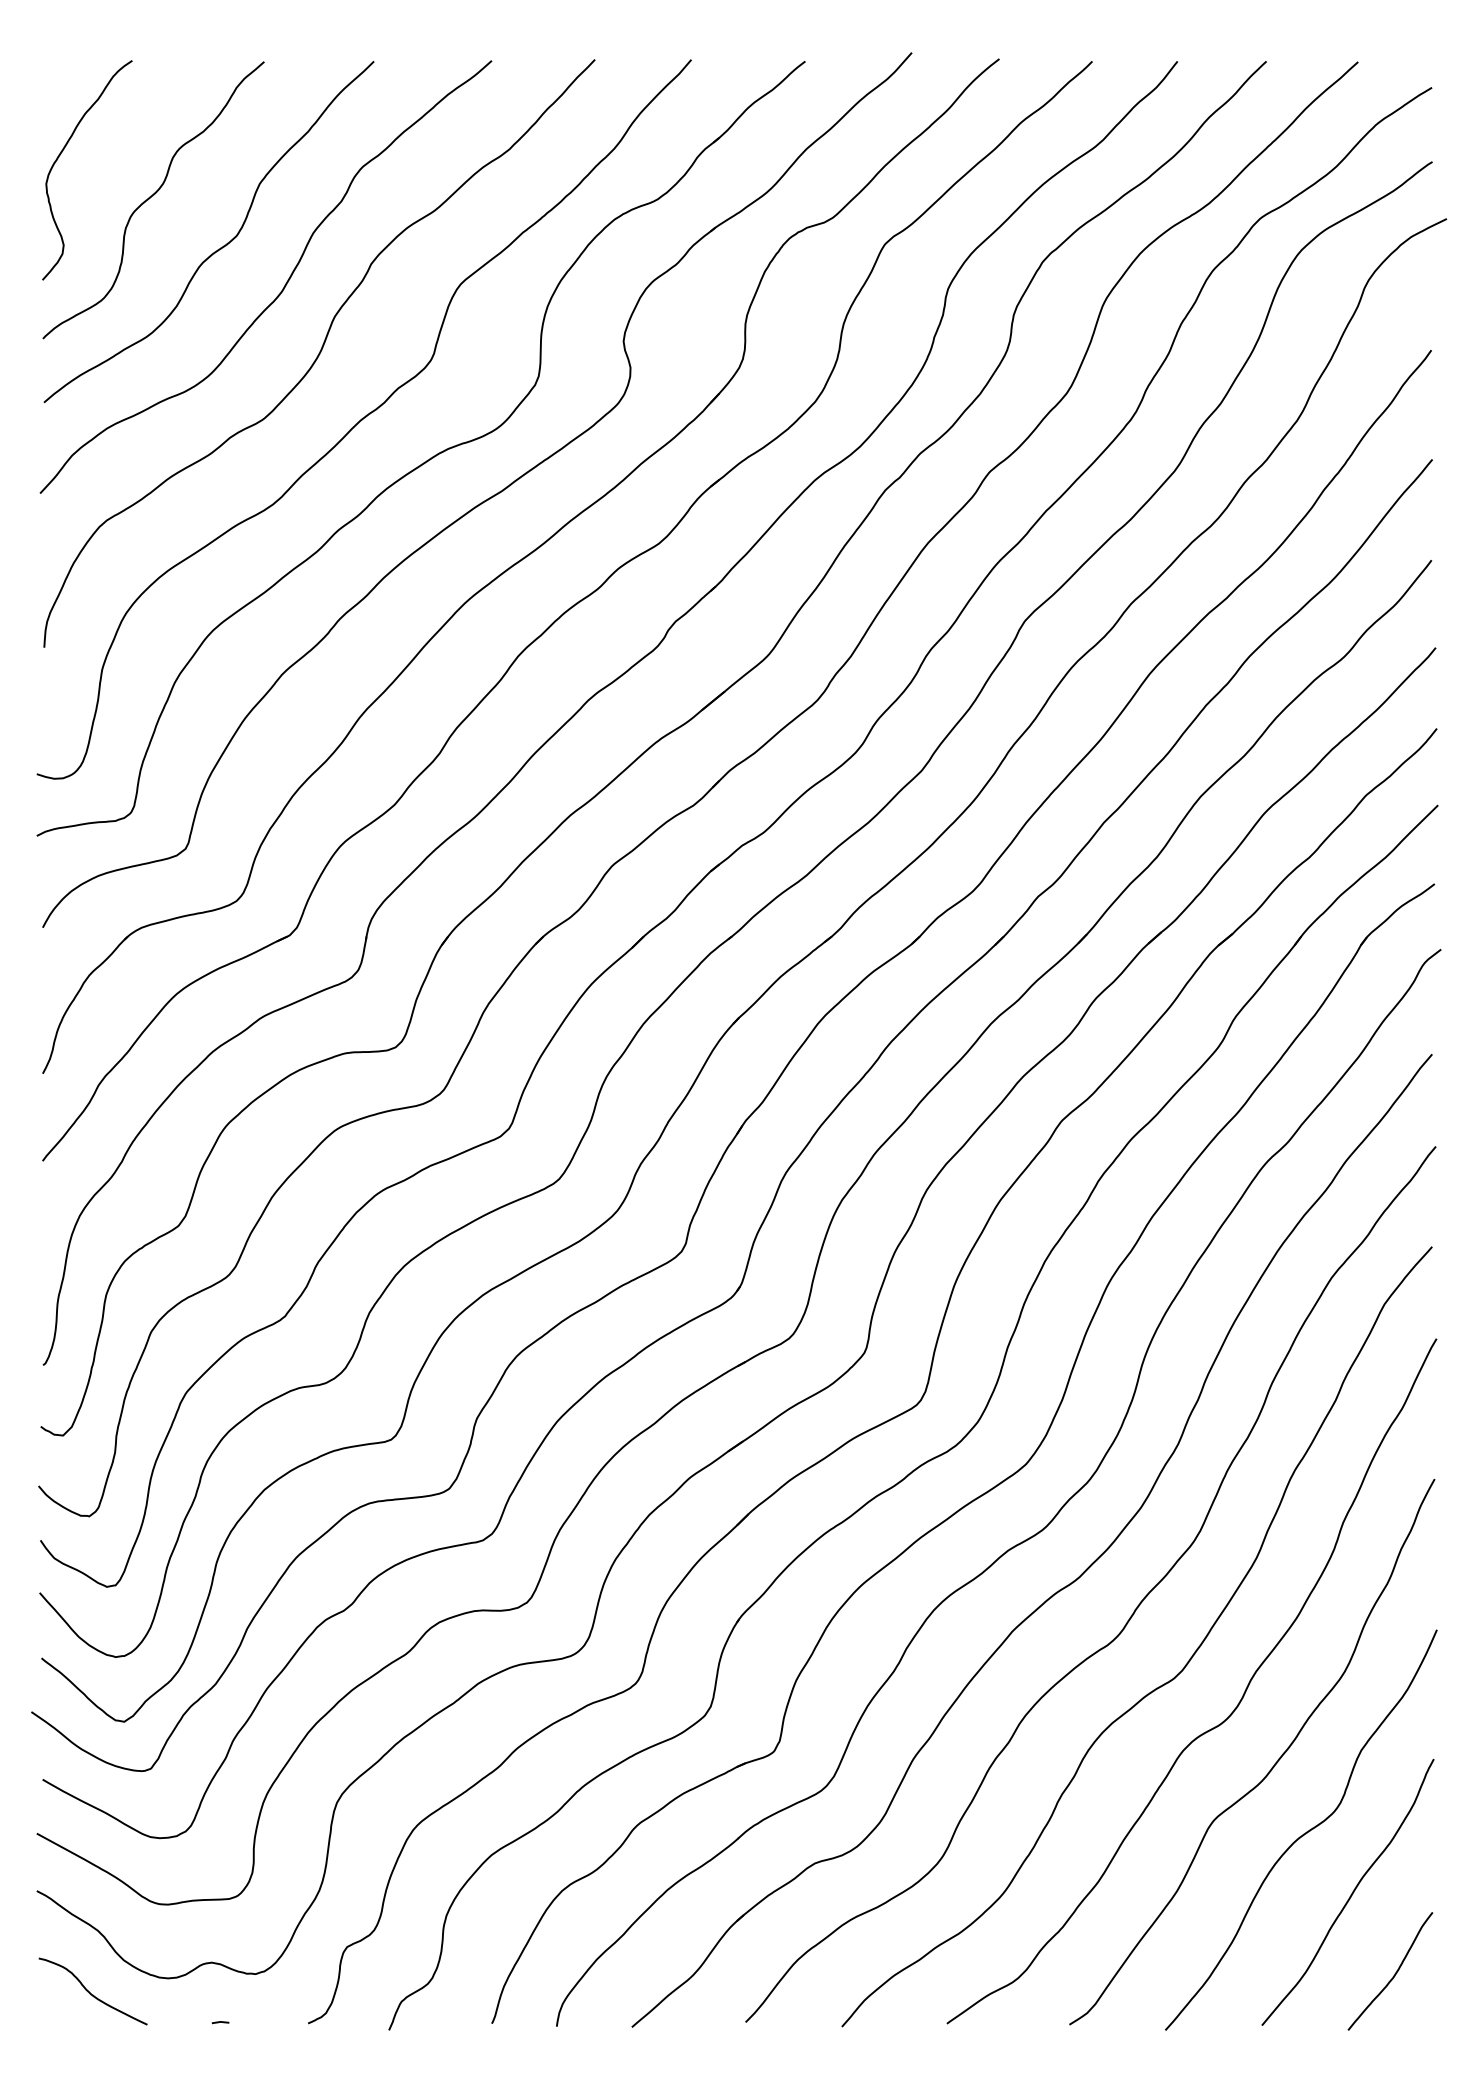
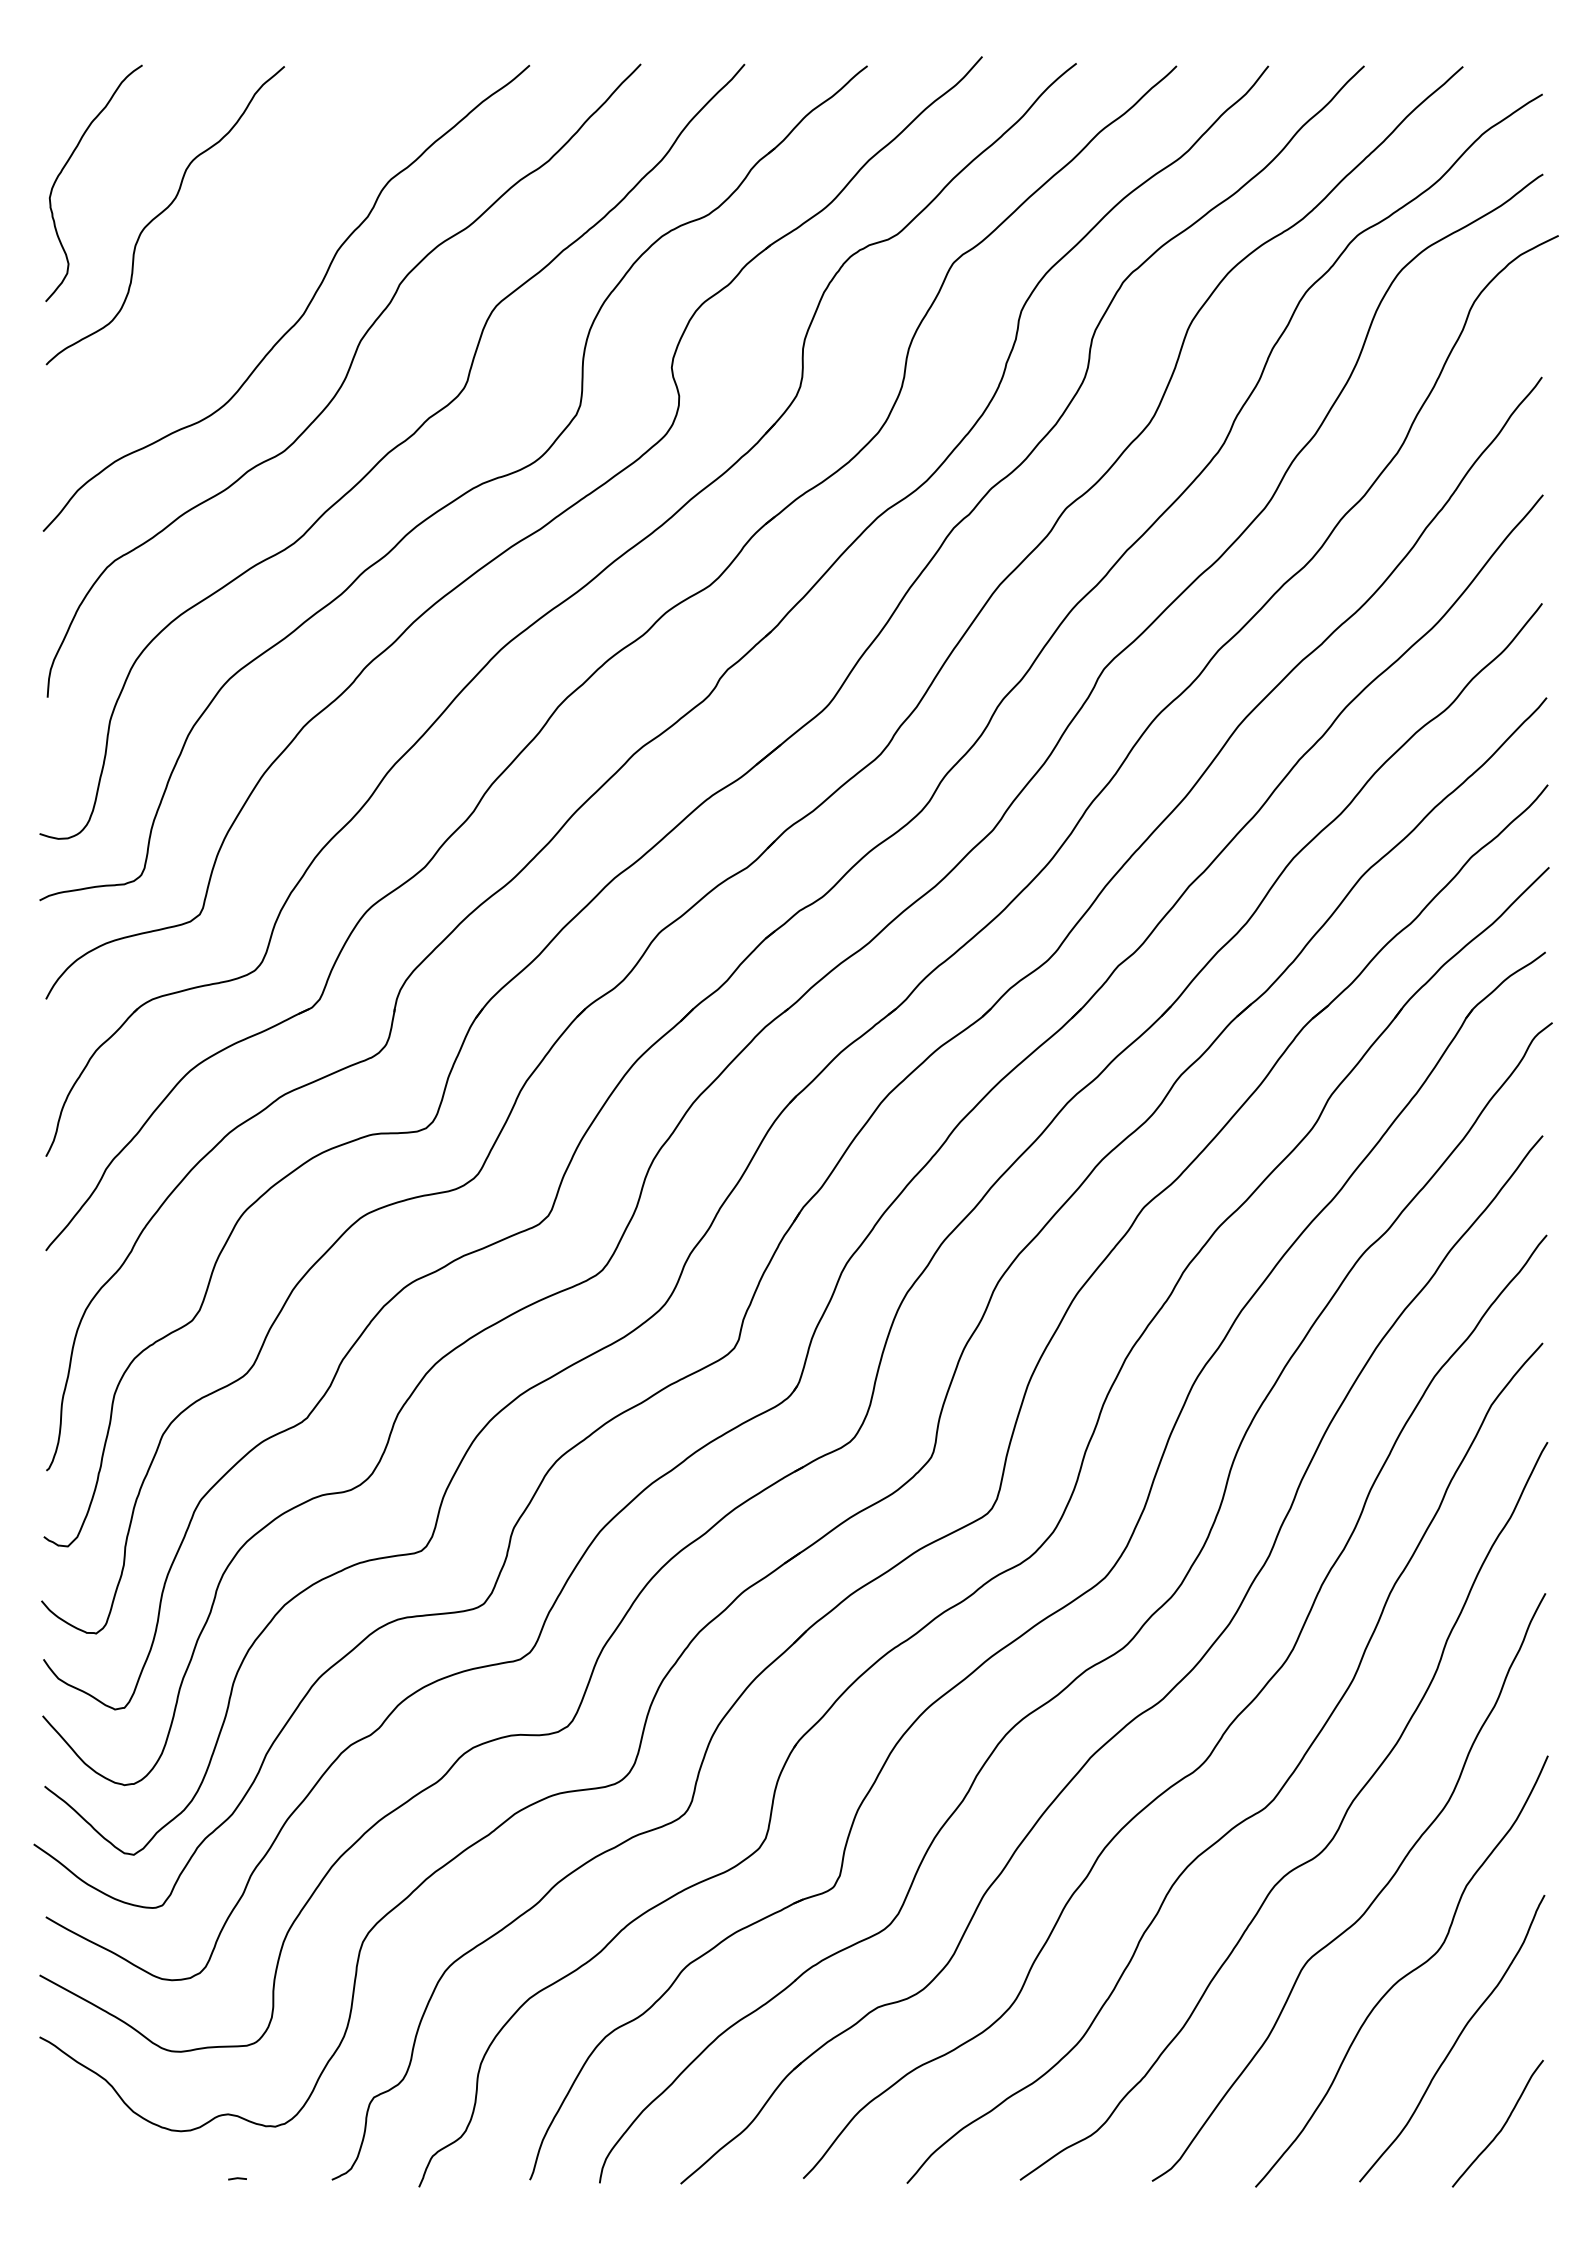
curve: (220, 247) -> (237, 266), removed
curve: (90, 1992) -> (97, 2146), removed

